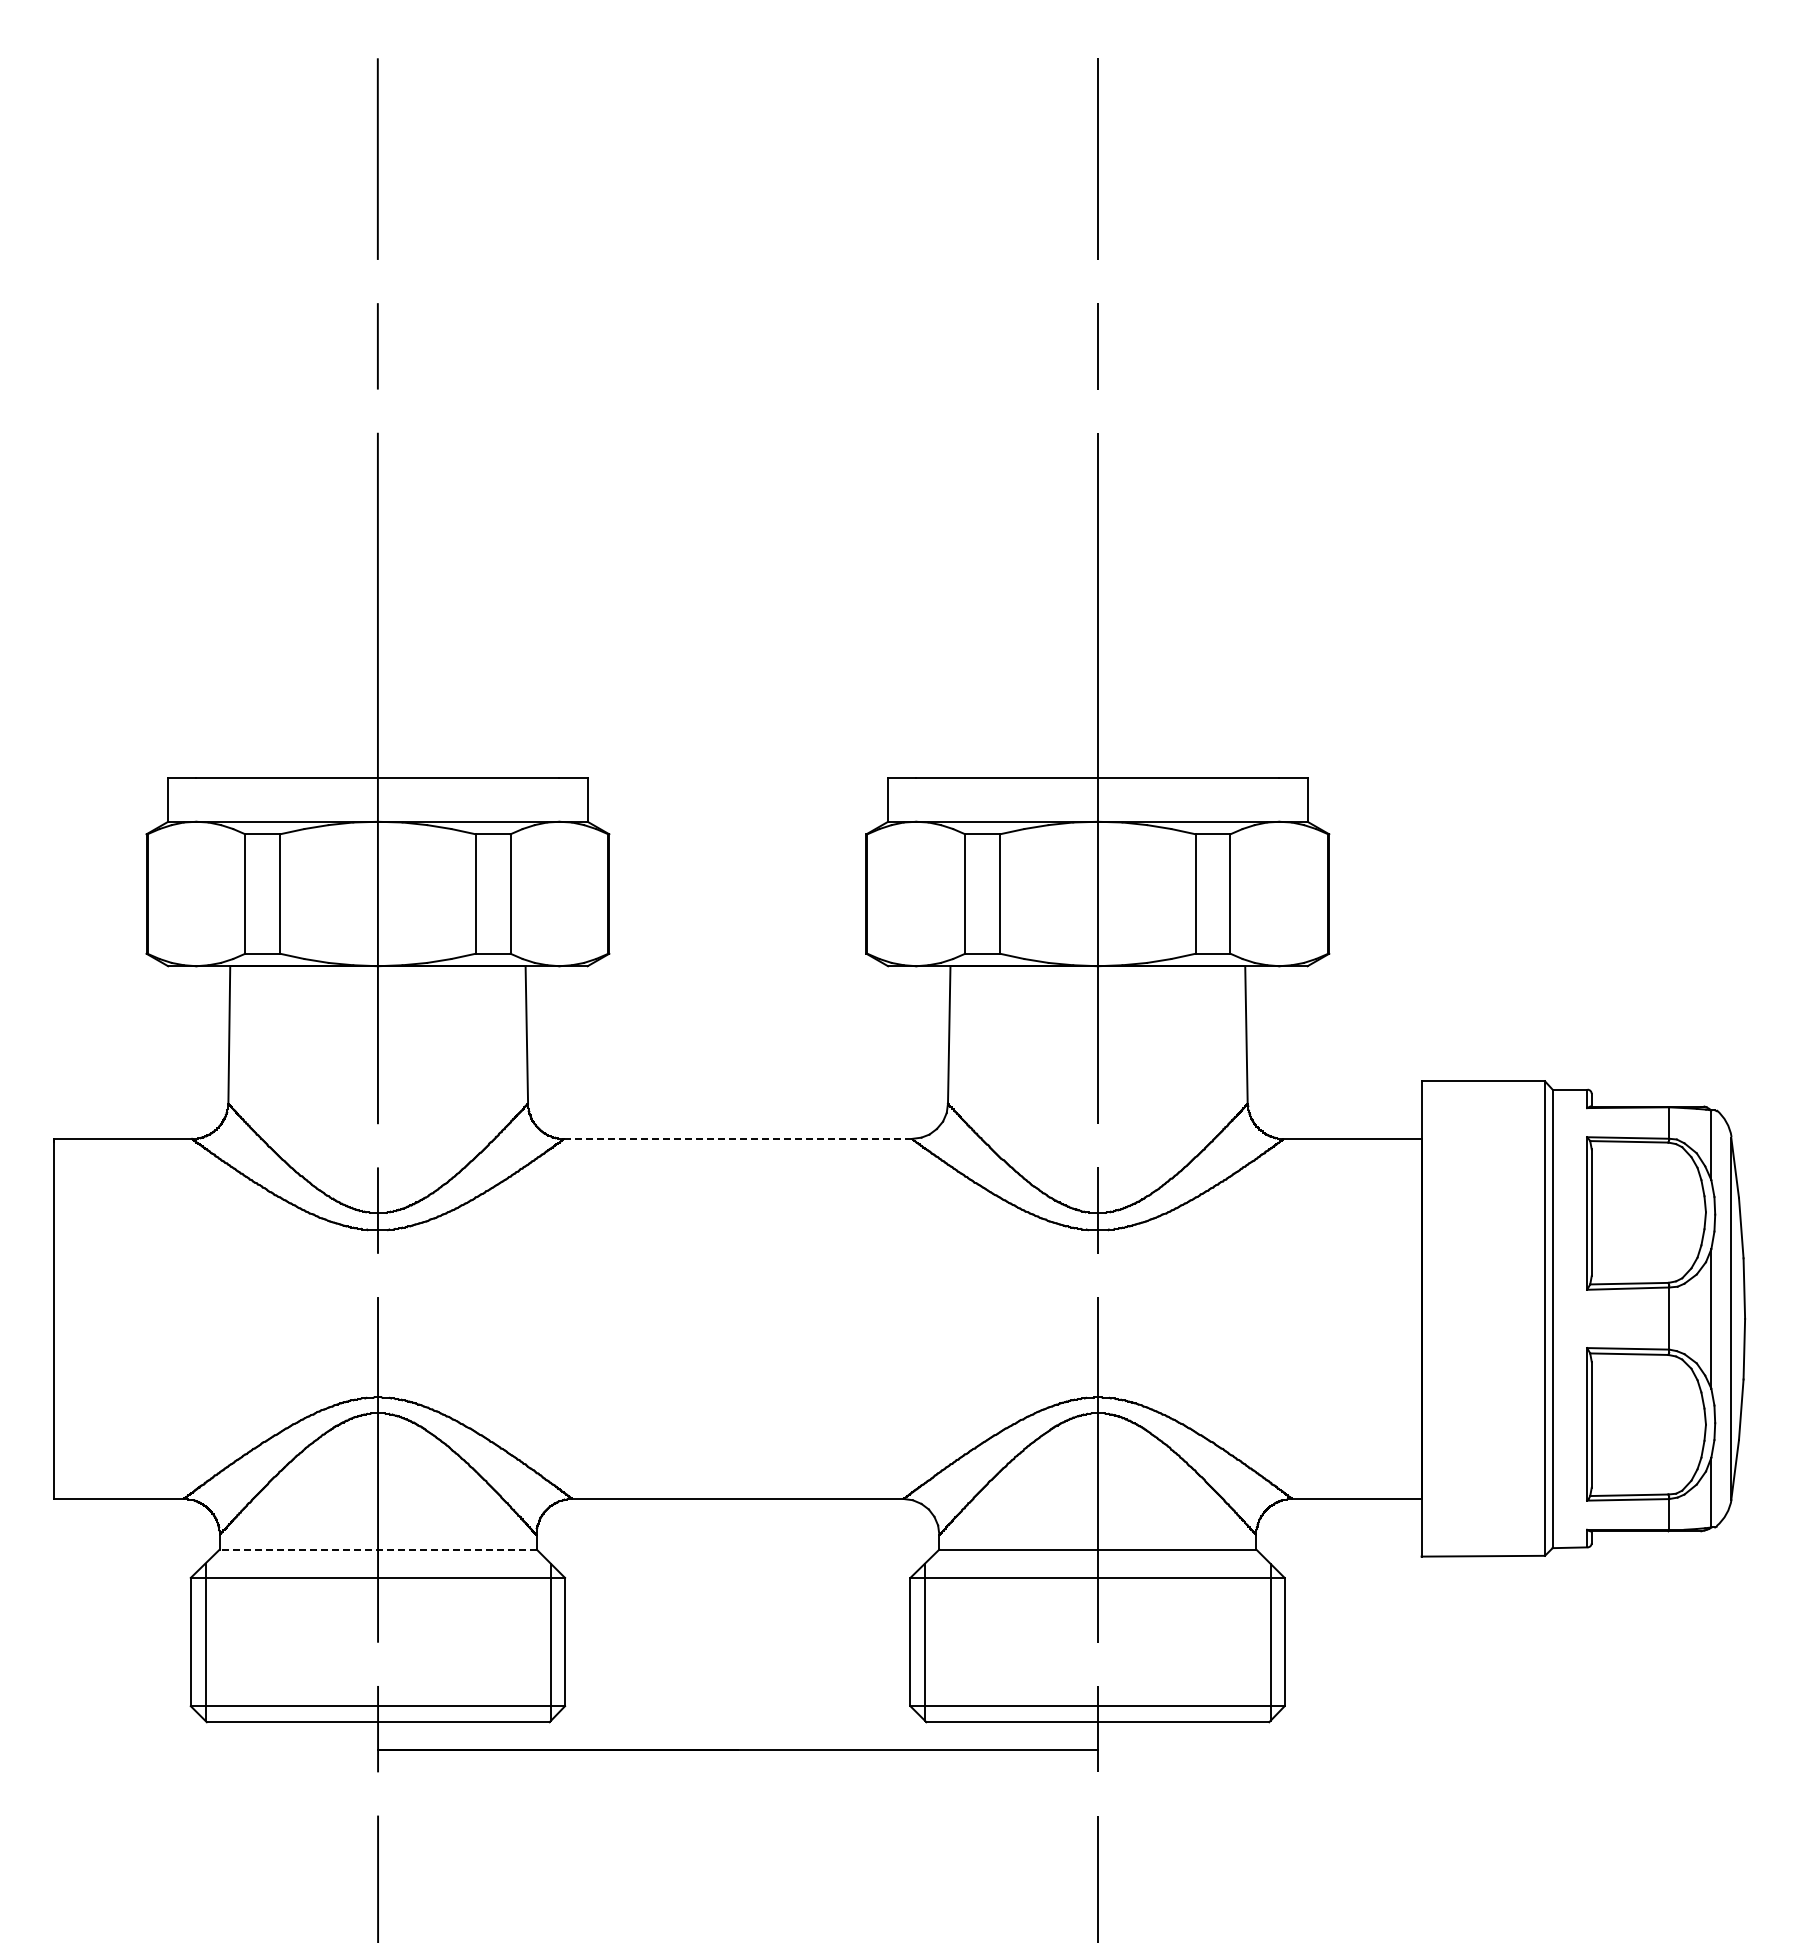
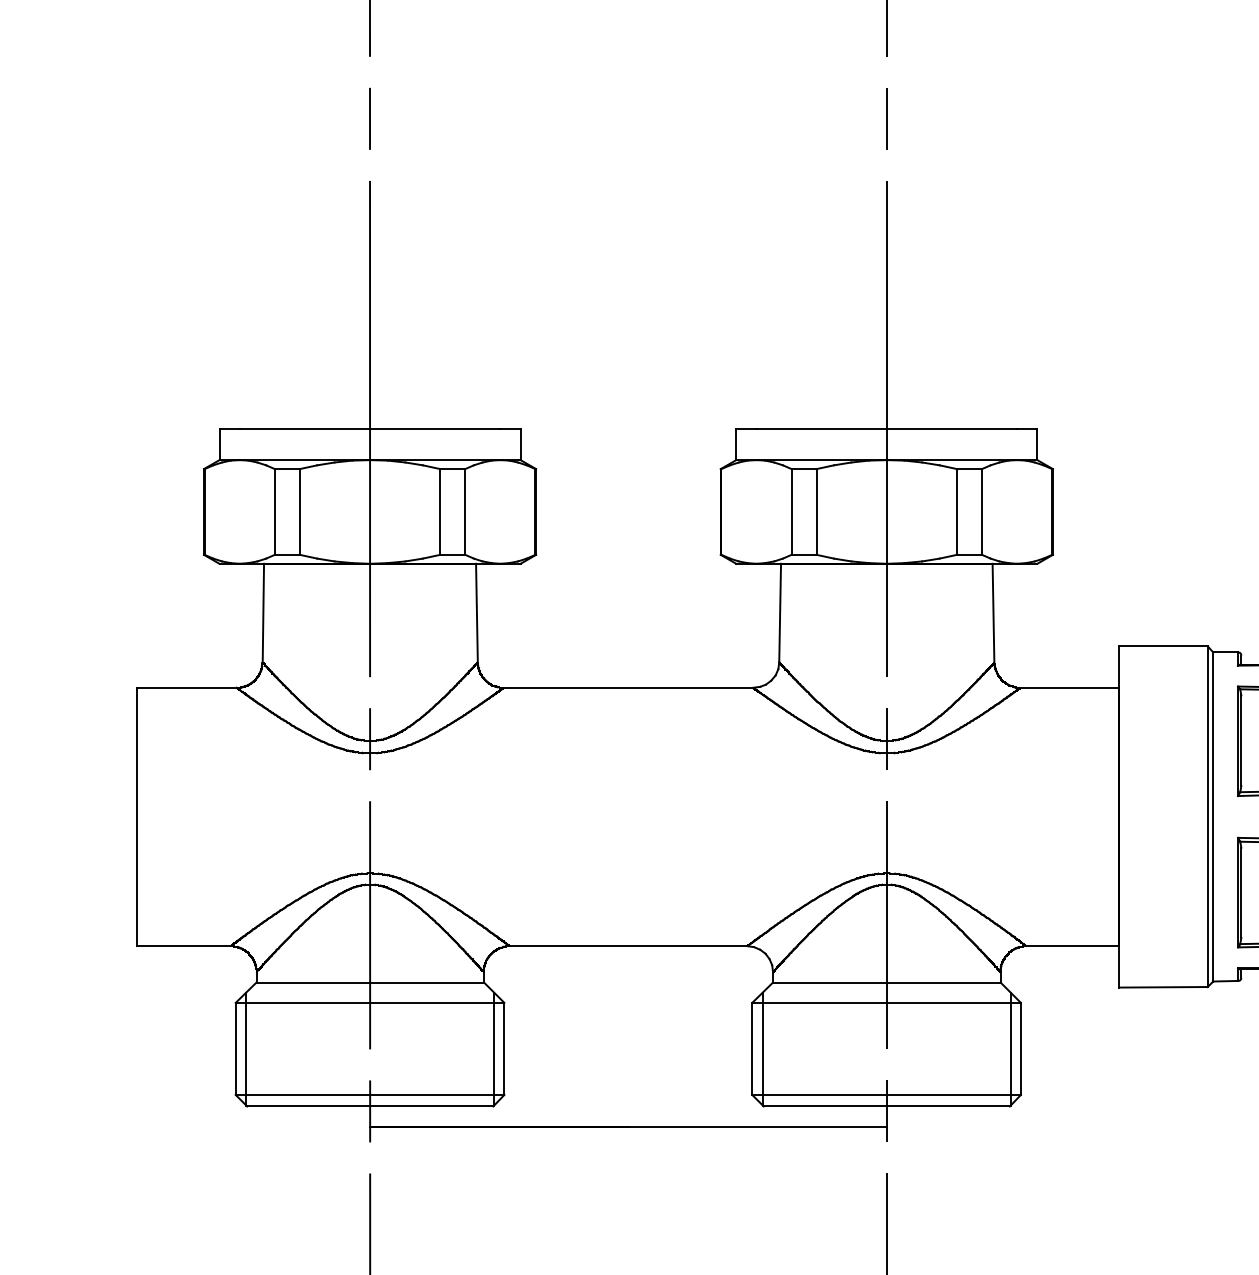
line: (738, 1138) -> (628, 687), dashed -> solid
line: (377, 1549) -> (369, 982), dashed -> solid

